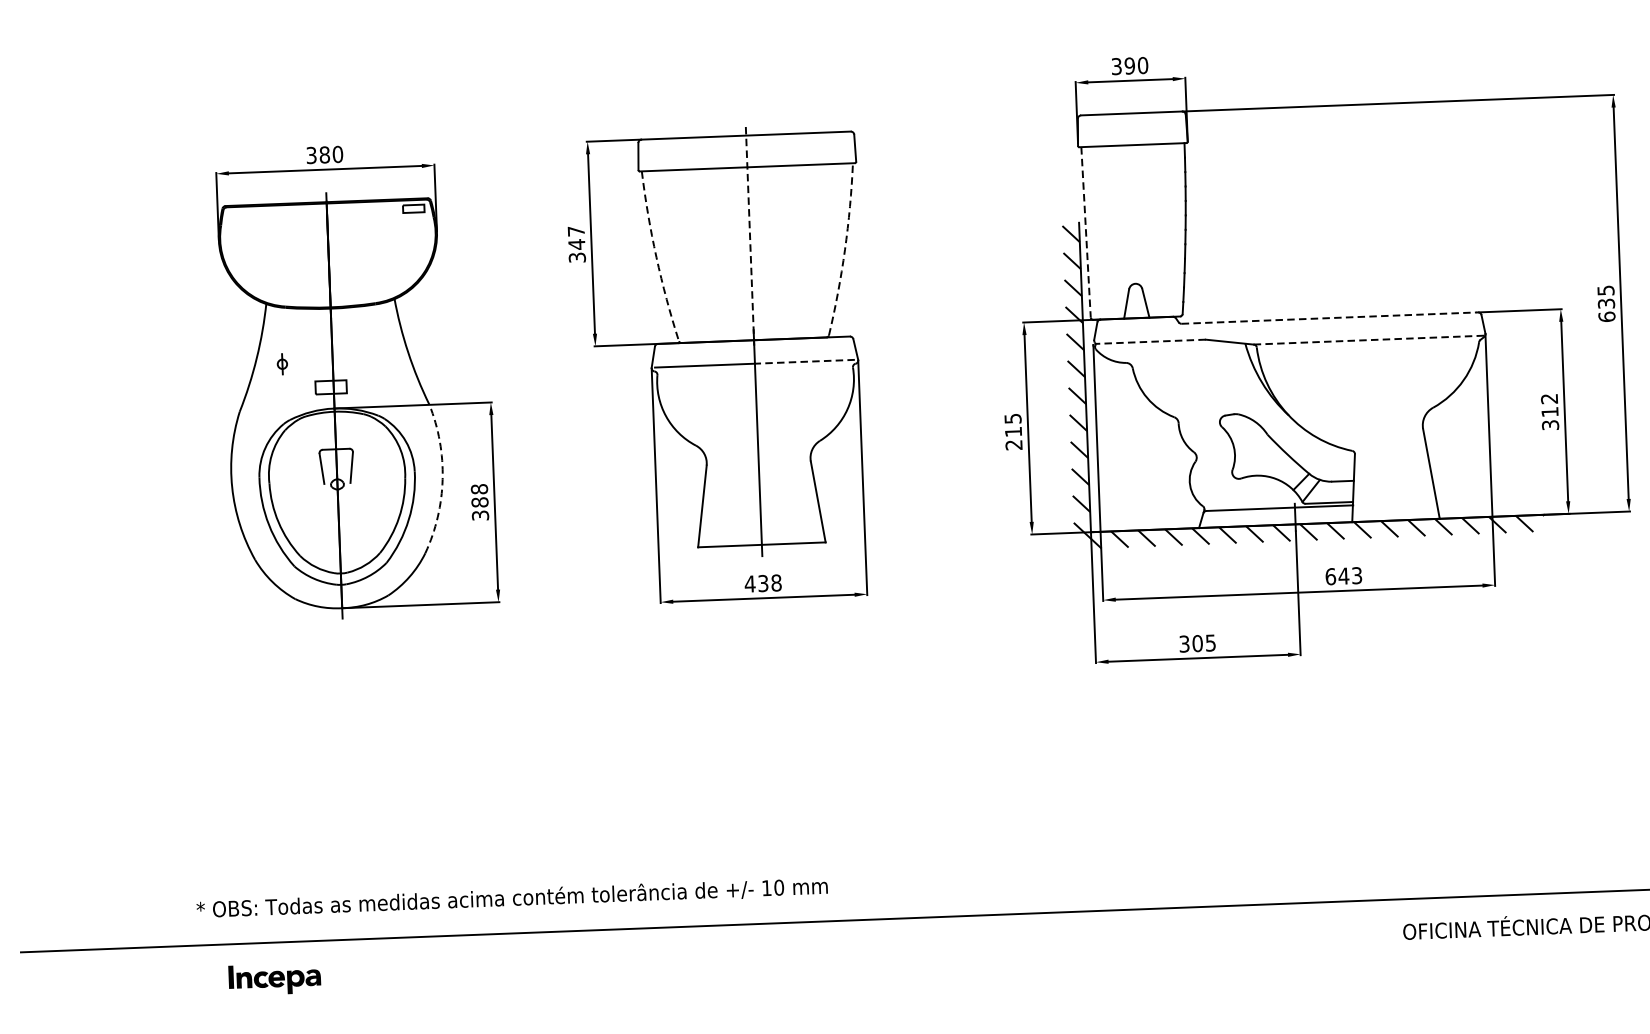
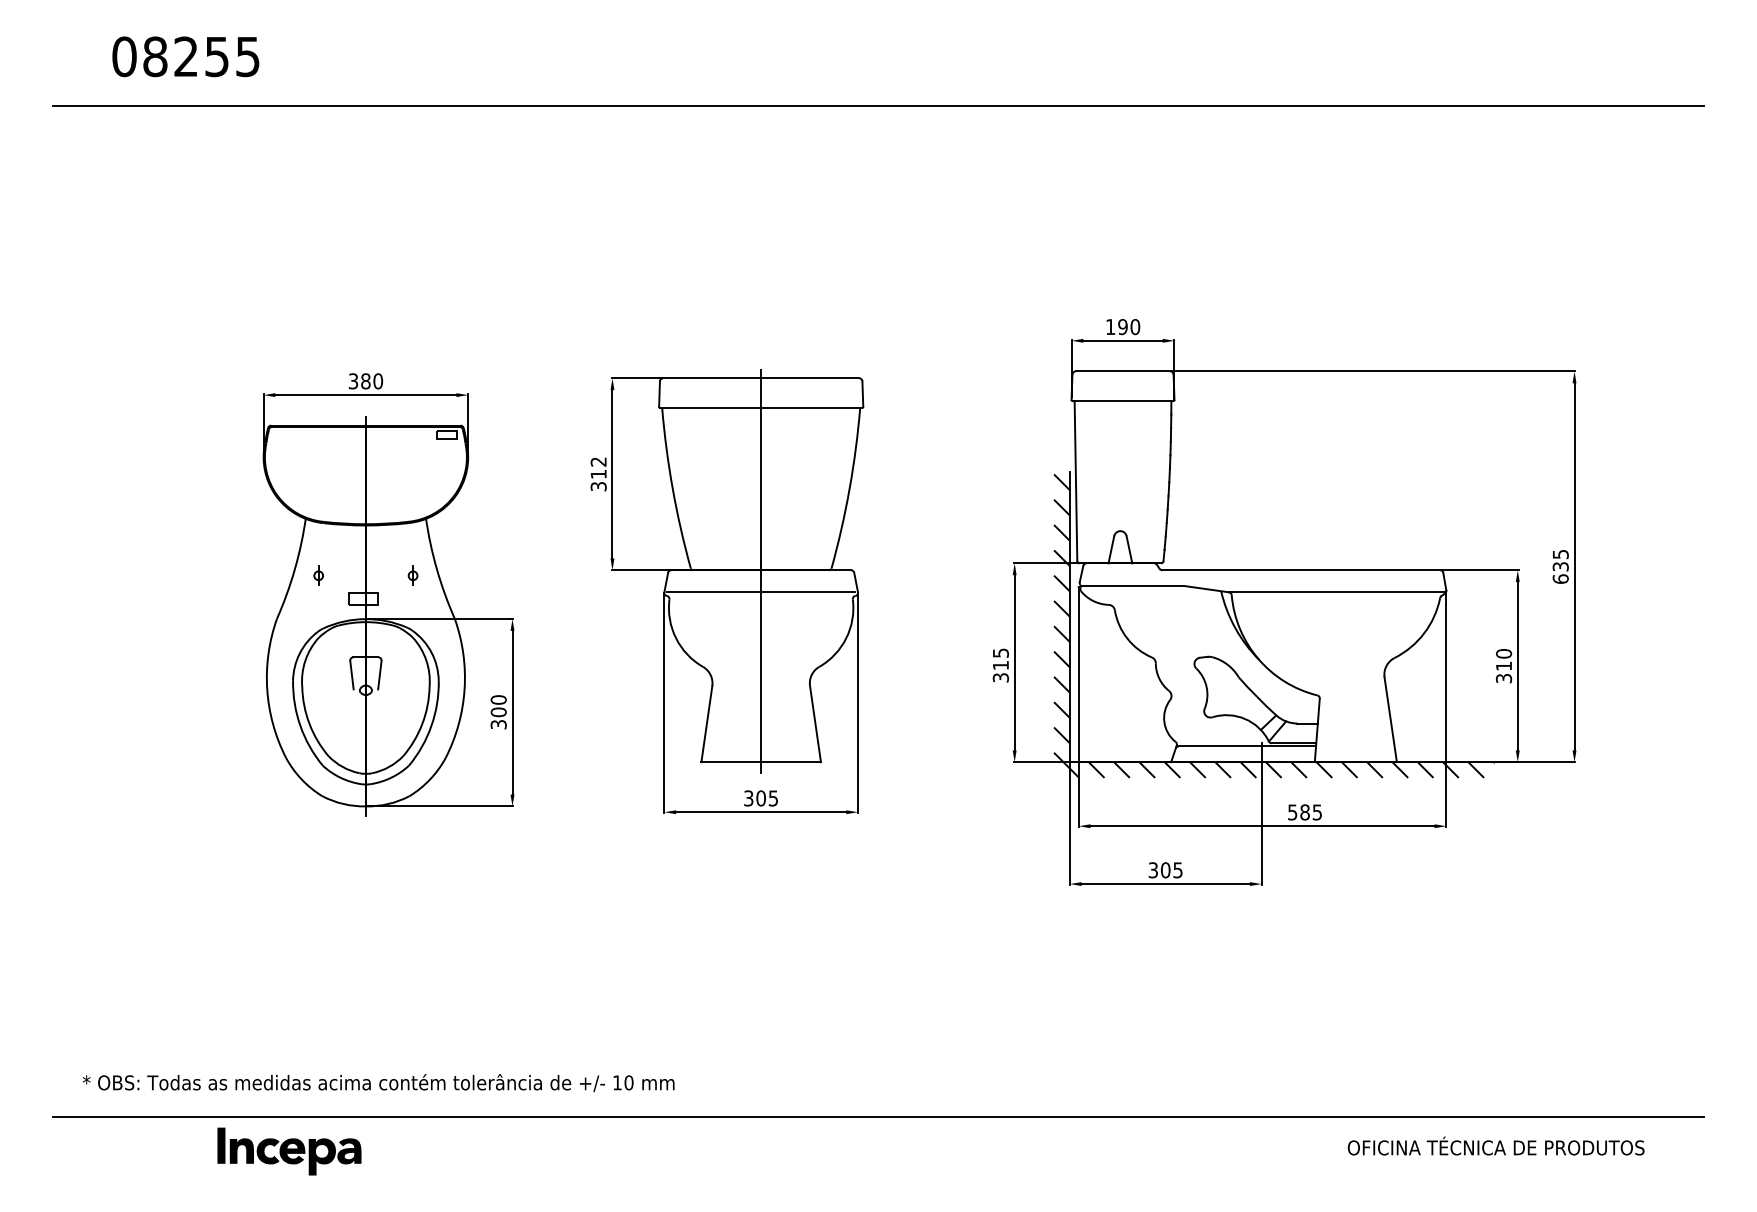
text: (1116, 67) -> (1110, 327), 390 -> 190
line: (1085, 232) -> (1075, 481), dashed -> solid
line: (750, 235) -> (761, 472), dashed -> solid
text: (576, 238) -> (598, 468), 347 -> 312
arc: (844, 249) -> (849, 488), dashed -> solid
arc: (656, 256) -> (672, 488), dashed -> solid
line: (1329, 318) -> (1300, 570), dashed -> solid
line: (1369, 340) -> (1337, 592), dashed -> solid
line: (1150, 342) -> (1132, 586), dashed -> solid
part: (382, 360) -> (412, 575), added
line: (805, 362) -> (808, 592), dashed -> solid
text: (1550, 398) -> (1504, 653), 312 -> 310
text: (1013, 444) -> (1000, 677), 215 -> 315
arc: (442, 479) -> (464, 689), dashed -> solid
text: (479, 496) -> (498, 706), 388 -> 300
text: (1343, 576) -> (1304, 812), 643 -> 585
text: (762, 583) -> (760, 798), 438 -> 305
text: (512, 897) -> (378, 1082), moved
part: (274, 979) -> (289, 1151), size x1.67

